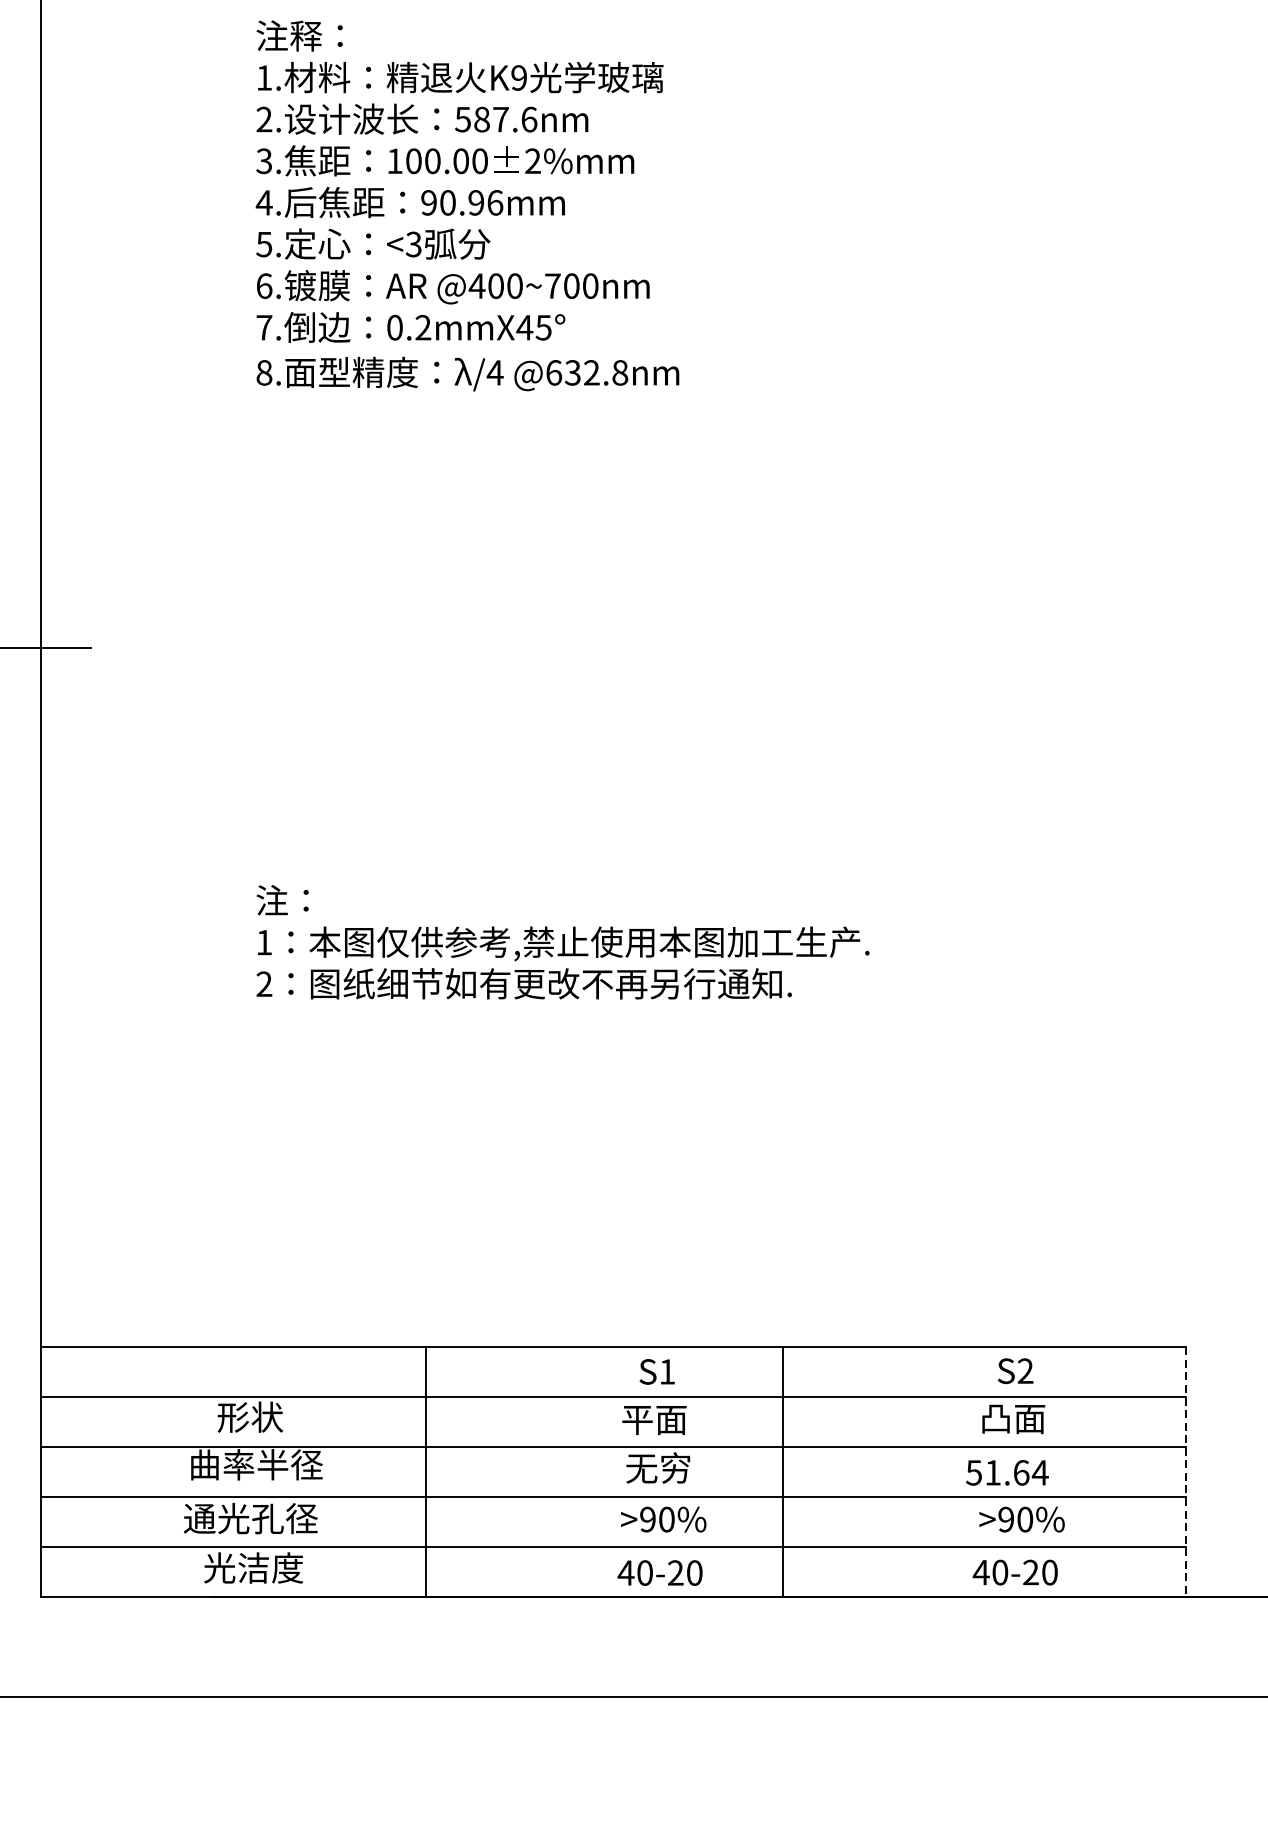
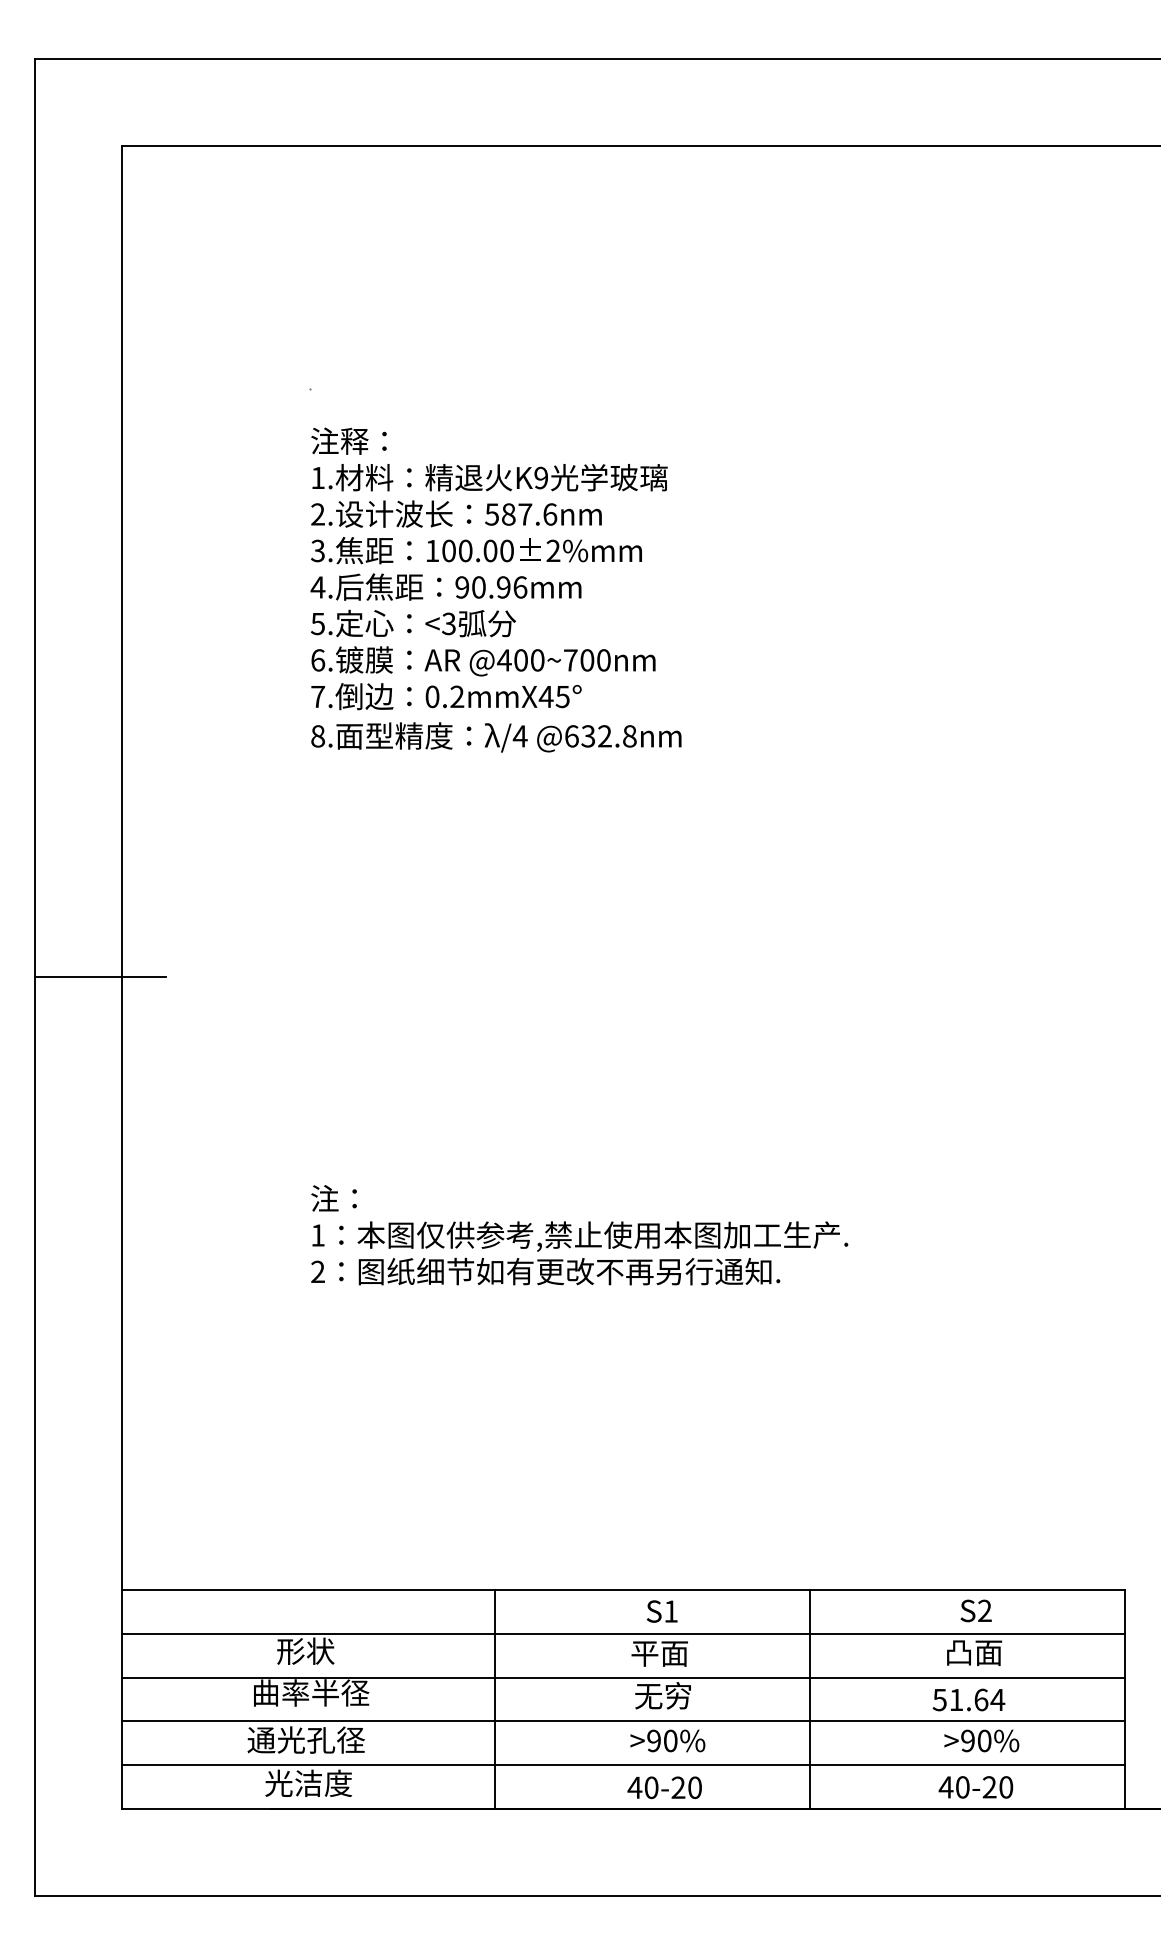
line: (425, 1472) -> (495, 1699), moved
line: (783, 1472) -> (810, 1699), moved
line: (1186, 1472) -> (1125, 1699), dashed -> solid

